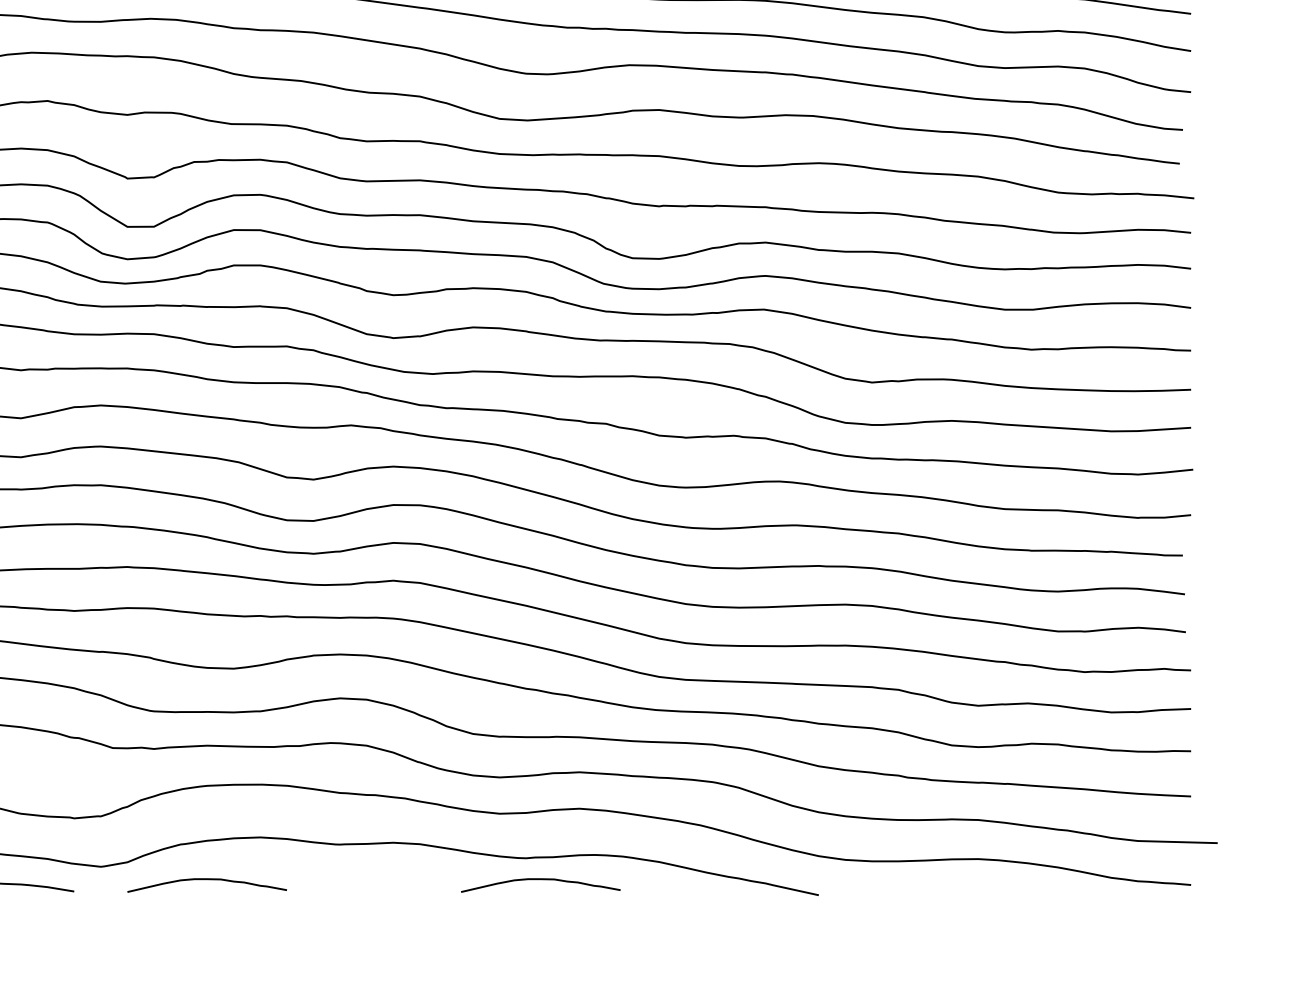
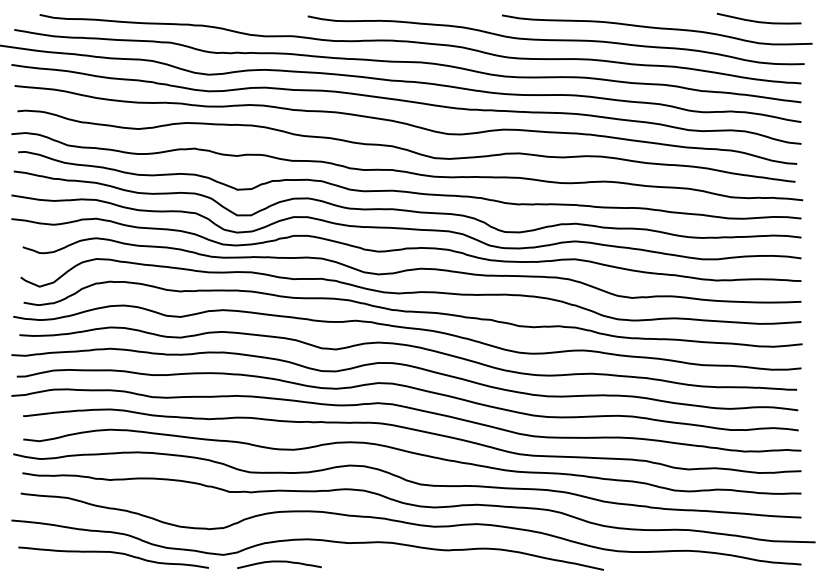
curve: (540, 881) -> (456, 562), removed

